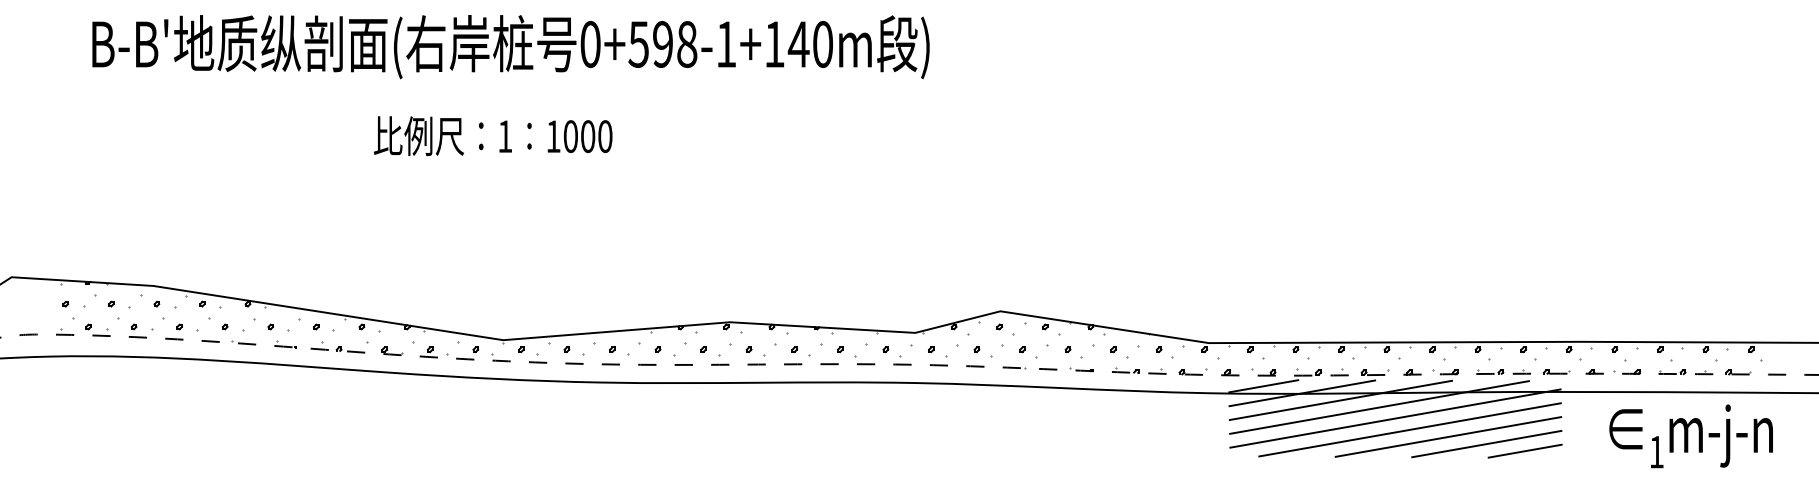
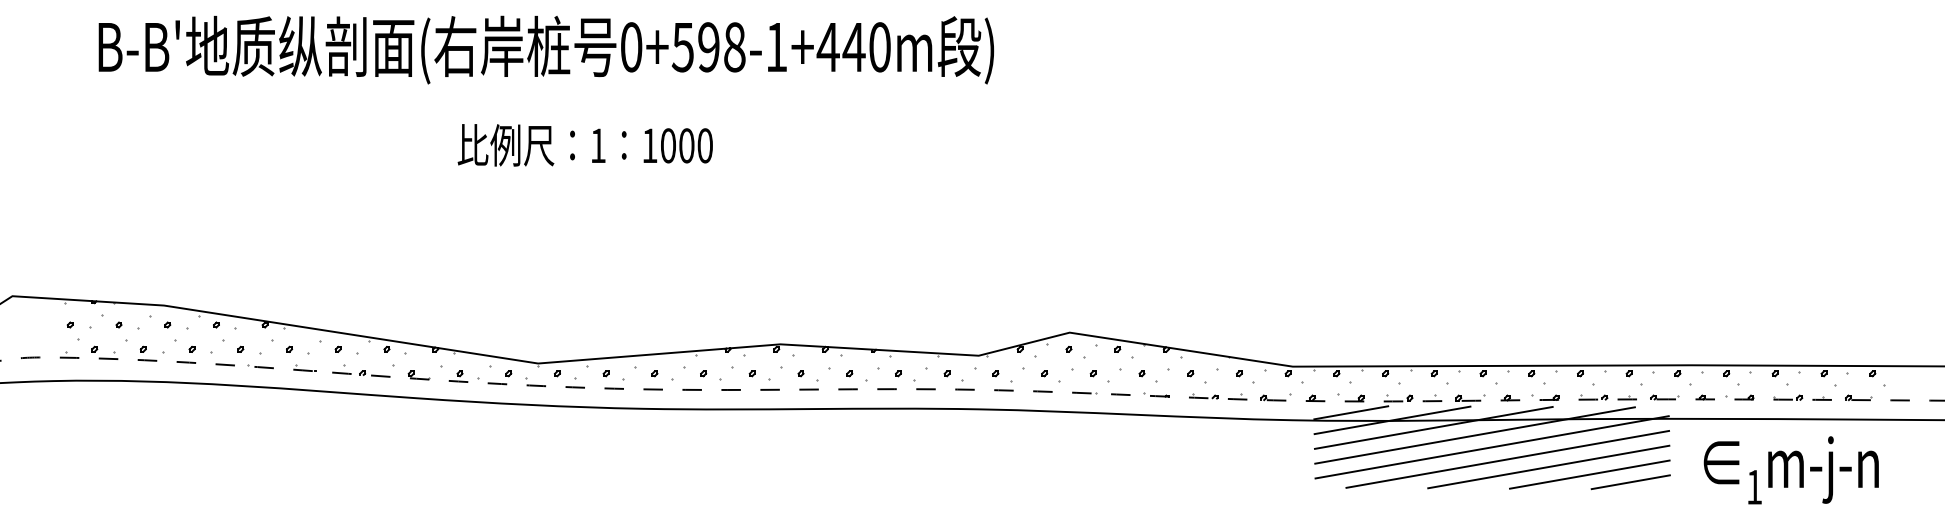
text: (773, 44) -> (827, 47), 0+598-1+140m -> 0+598-1+440m
text: (492, 136) -> (584, 145), moved
text: (1690, 436) -> (1790, 470), moved

